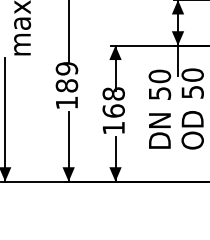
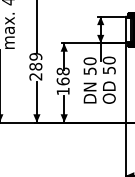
text: (66, 102) -> (35, 76), 189 -> 289

